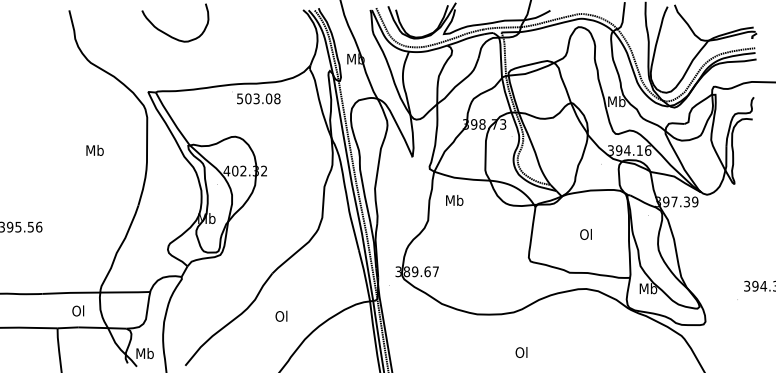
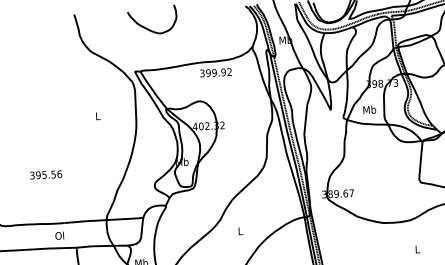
text: (258, 98) -> (215, 72), 503.08 -> 399.92
text: (94, 150) -> (97, 116), Mb -> L
text: (454, 200) -> (369, 110), moved
text: (78, 310) -> (59, 235), moved
text: (281, 315) -> (240, 230), Ol -> L
text: (521, 352) -> (417, 249), Ol -> L

